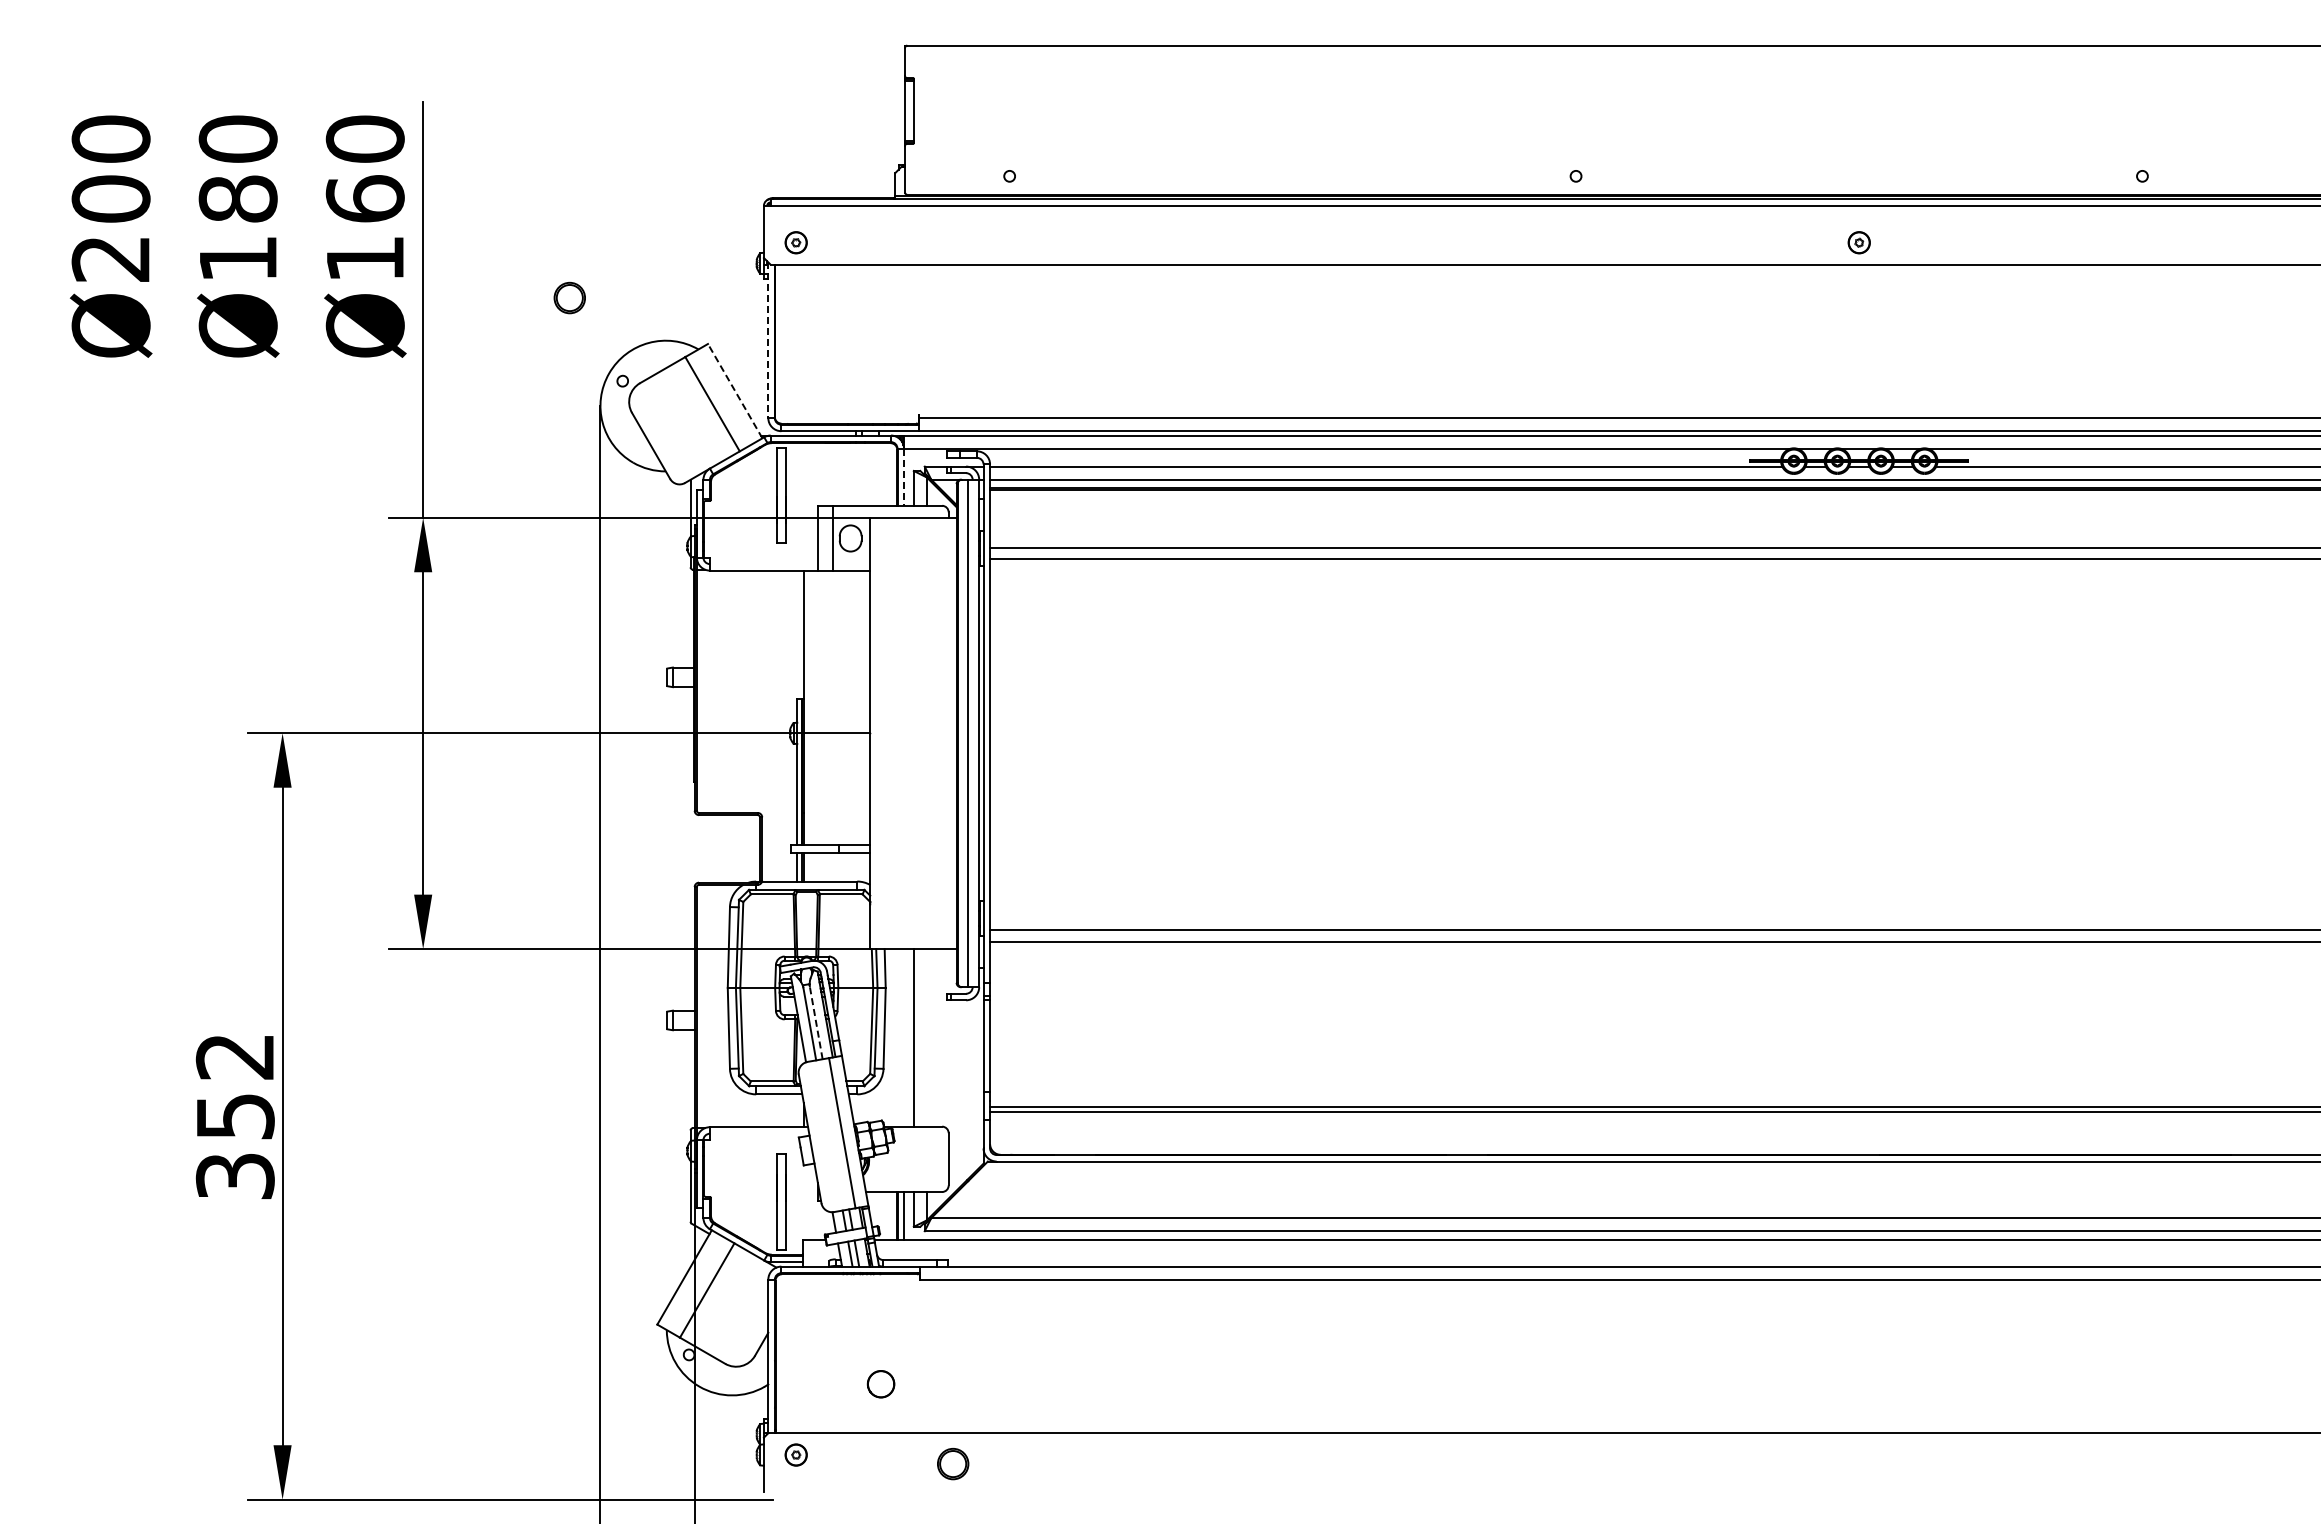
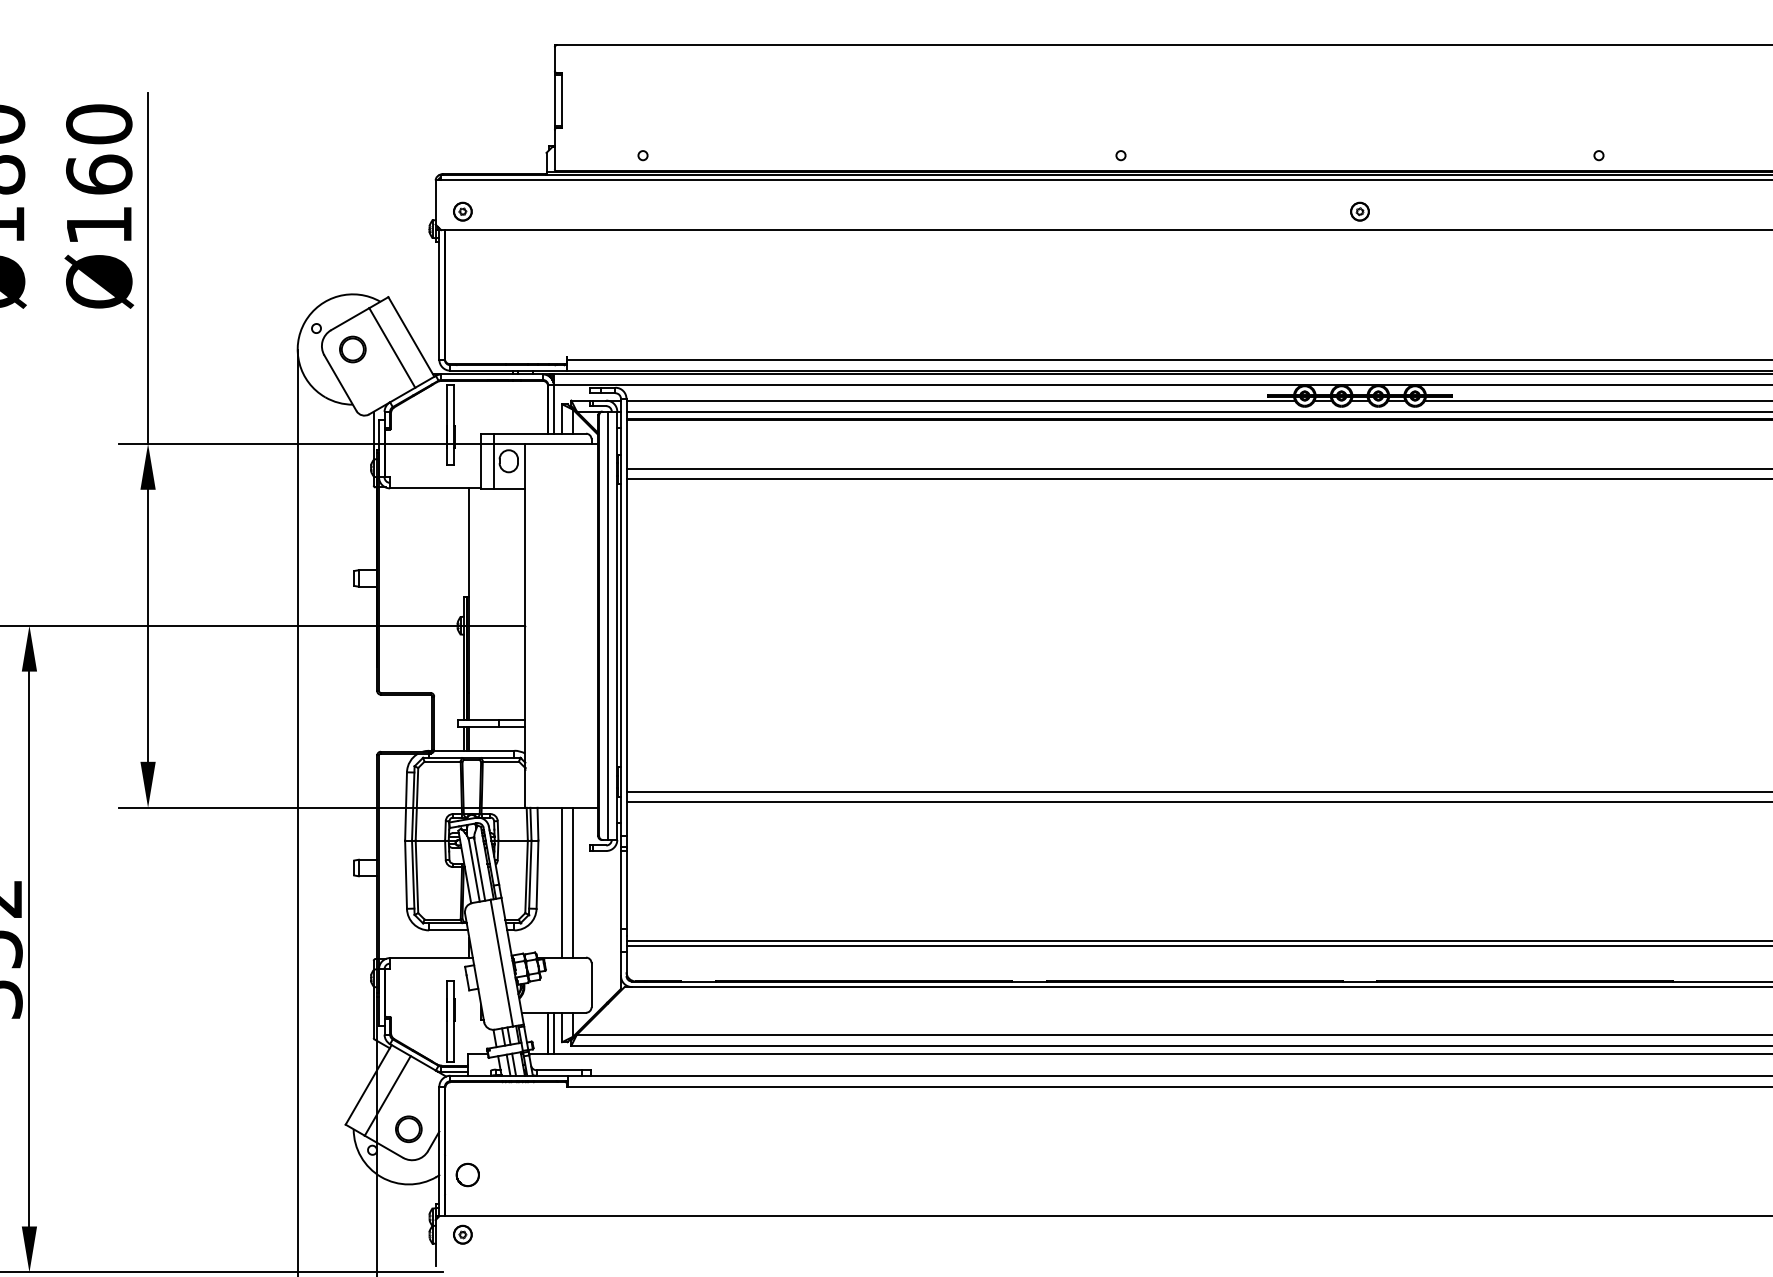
part: (569, 297) -> (352, 349), moved
line: (768, 340) -> (439, 294), dashed -> solid
line: (734, 390) -> (410, 336), dashed -> solid
line: (904, 477) -> (554, 409), dashed -> solid
line: (815, 1021) -> (479, 868), dashed -> solid
line: (926, 1037) -> (572, 882), added
part: (880, 1384) -> (467, 1175), moved
part: (953, 1464) -> (409, 1129), moved

